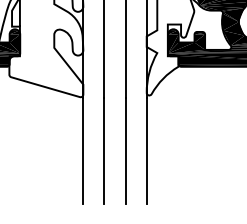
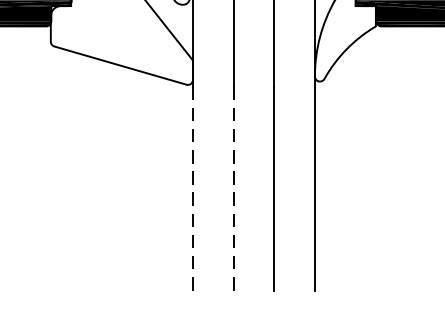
line: (83, 151) -> (193, 189), solid -> dashed
line: (104, 151) -> (233, 189), solid -> dashed

